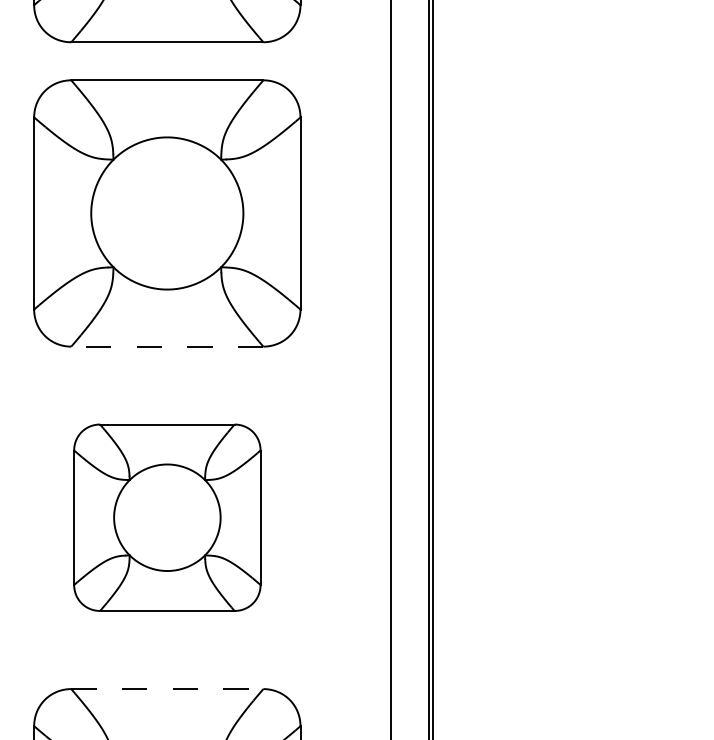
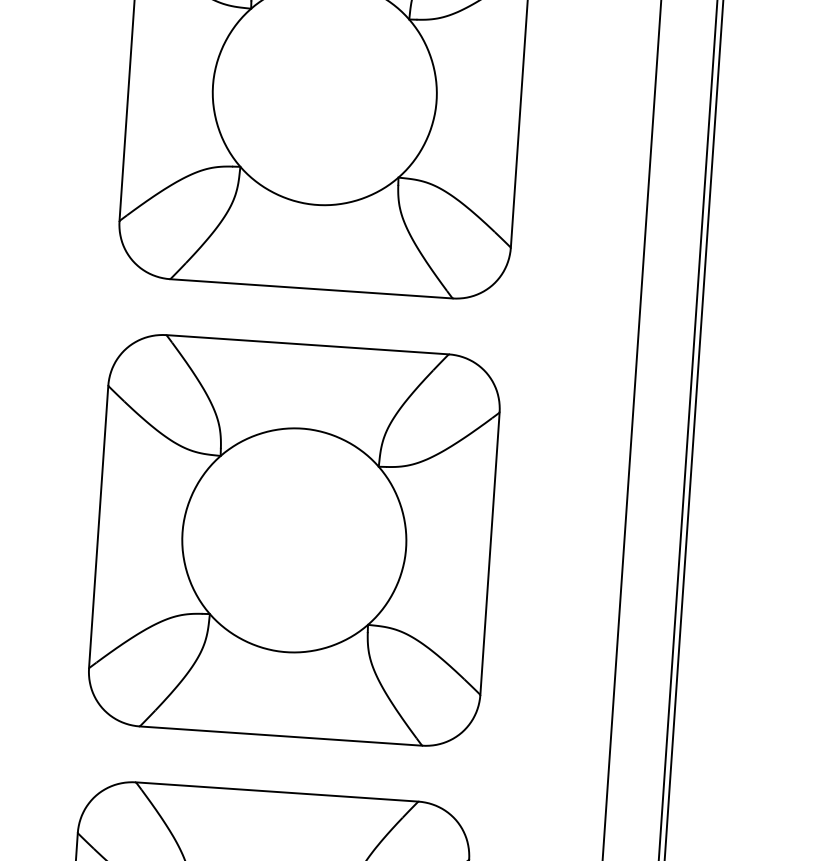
line: (166, 346) -> (310, 288), dashed -> solid
part: (167, 517) -> (294, 539), size x1.43
line: (167, 689) -> (277, 792), dashed -> solid

